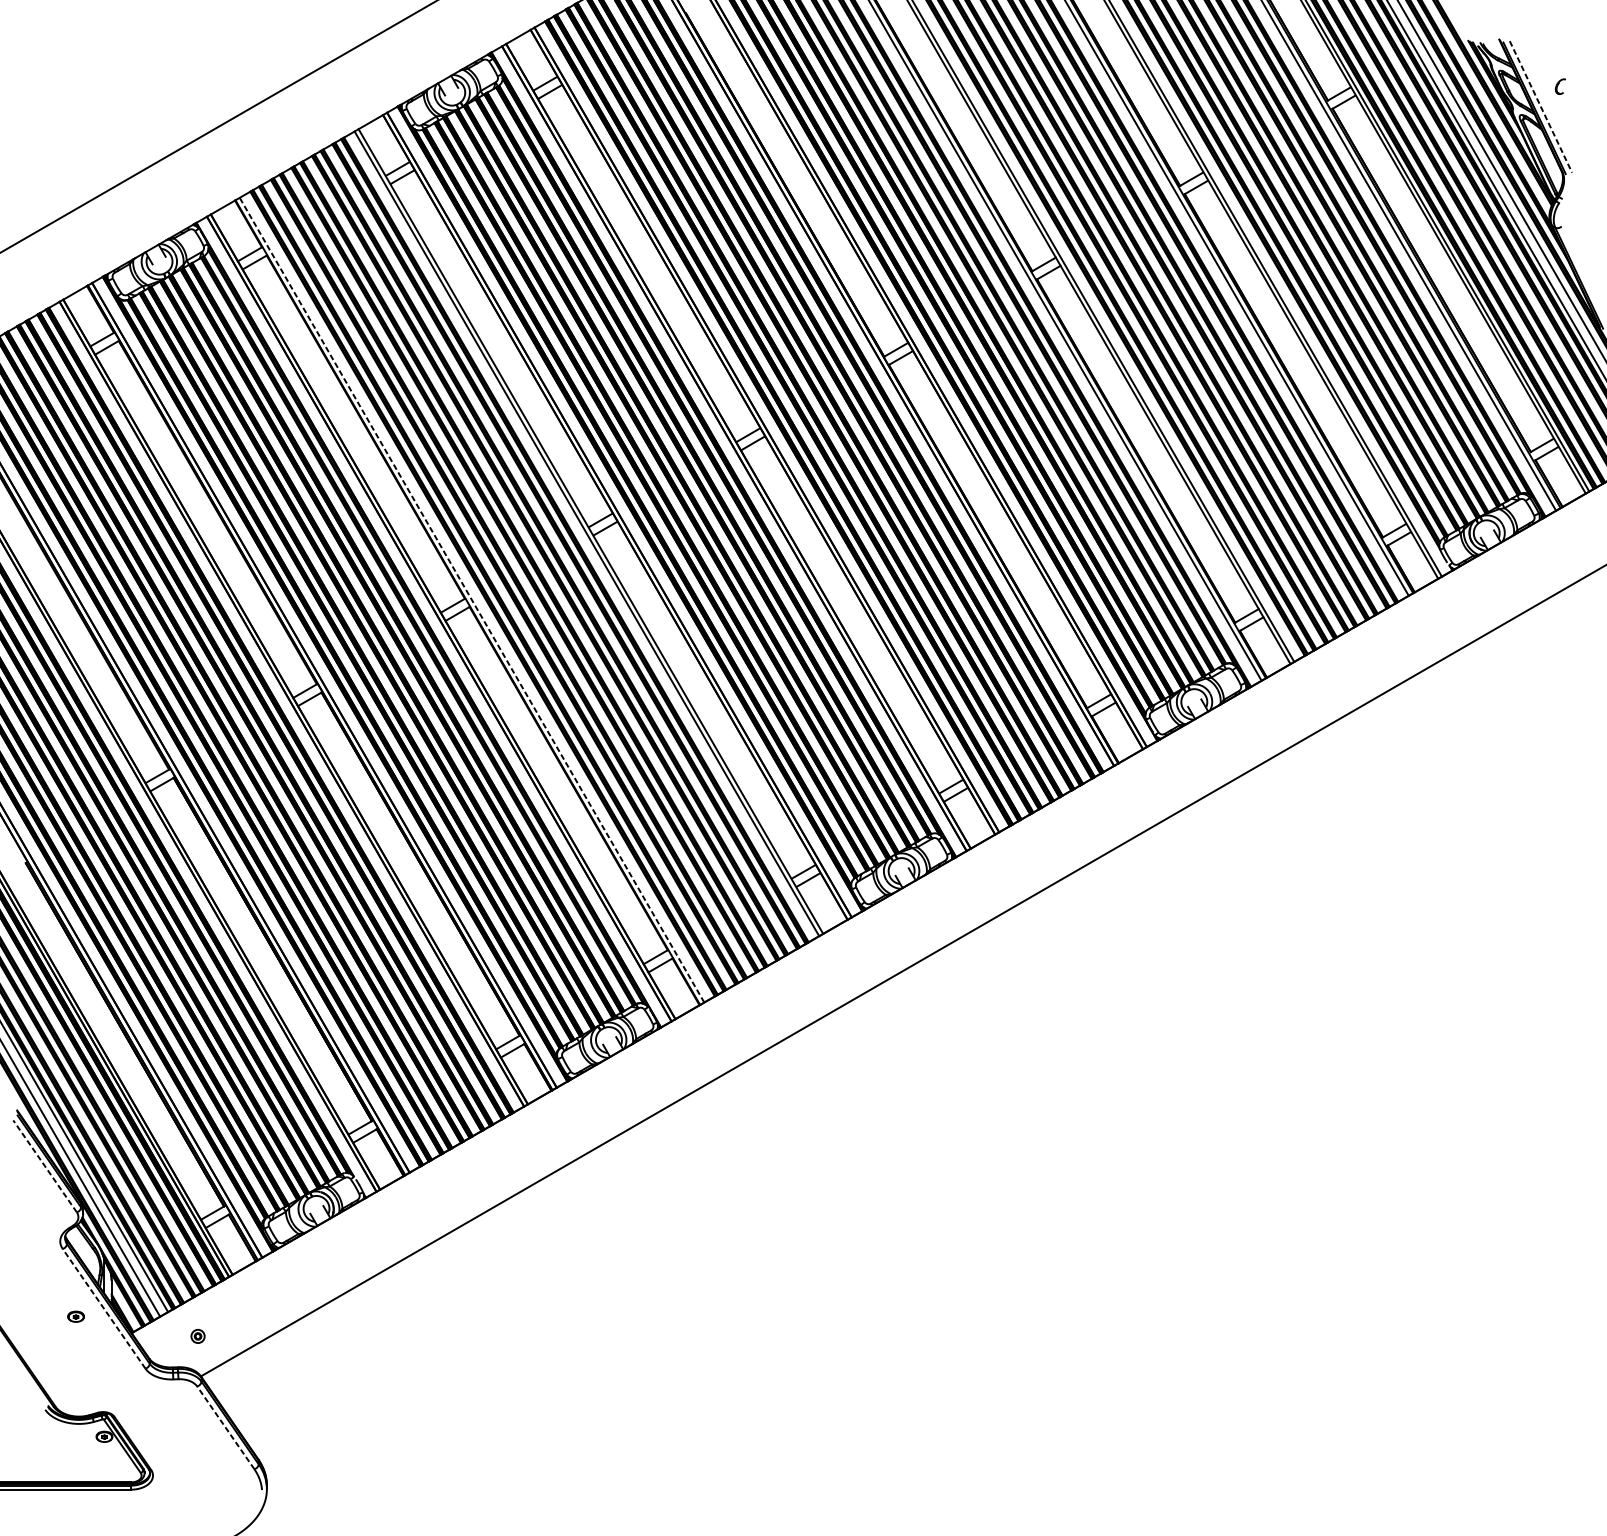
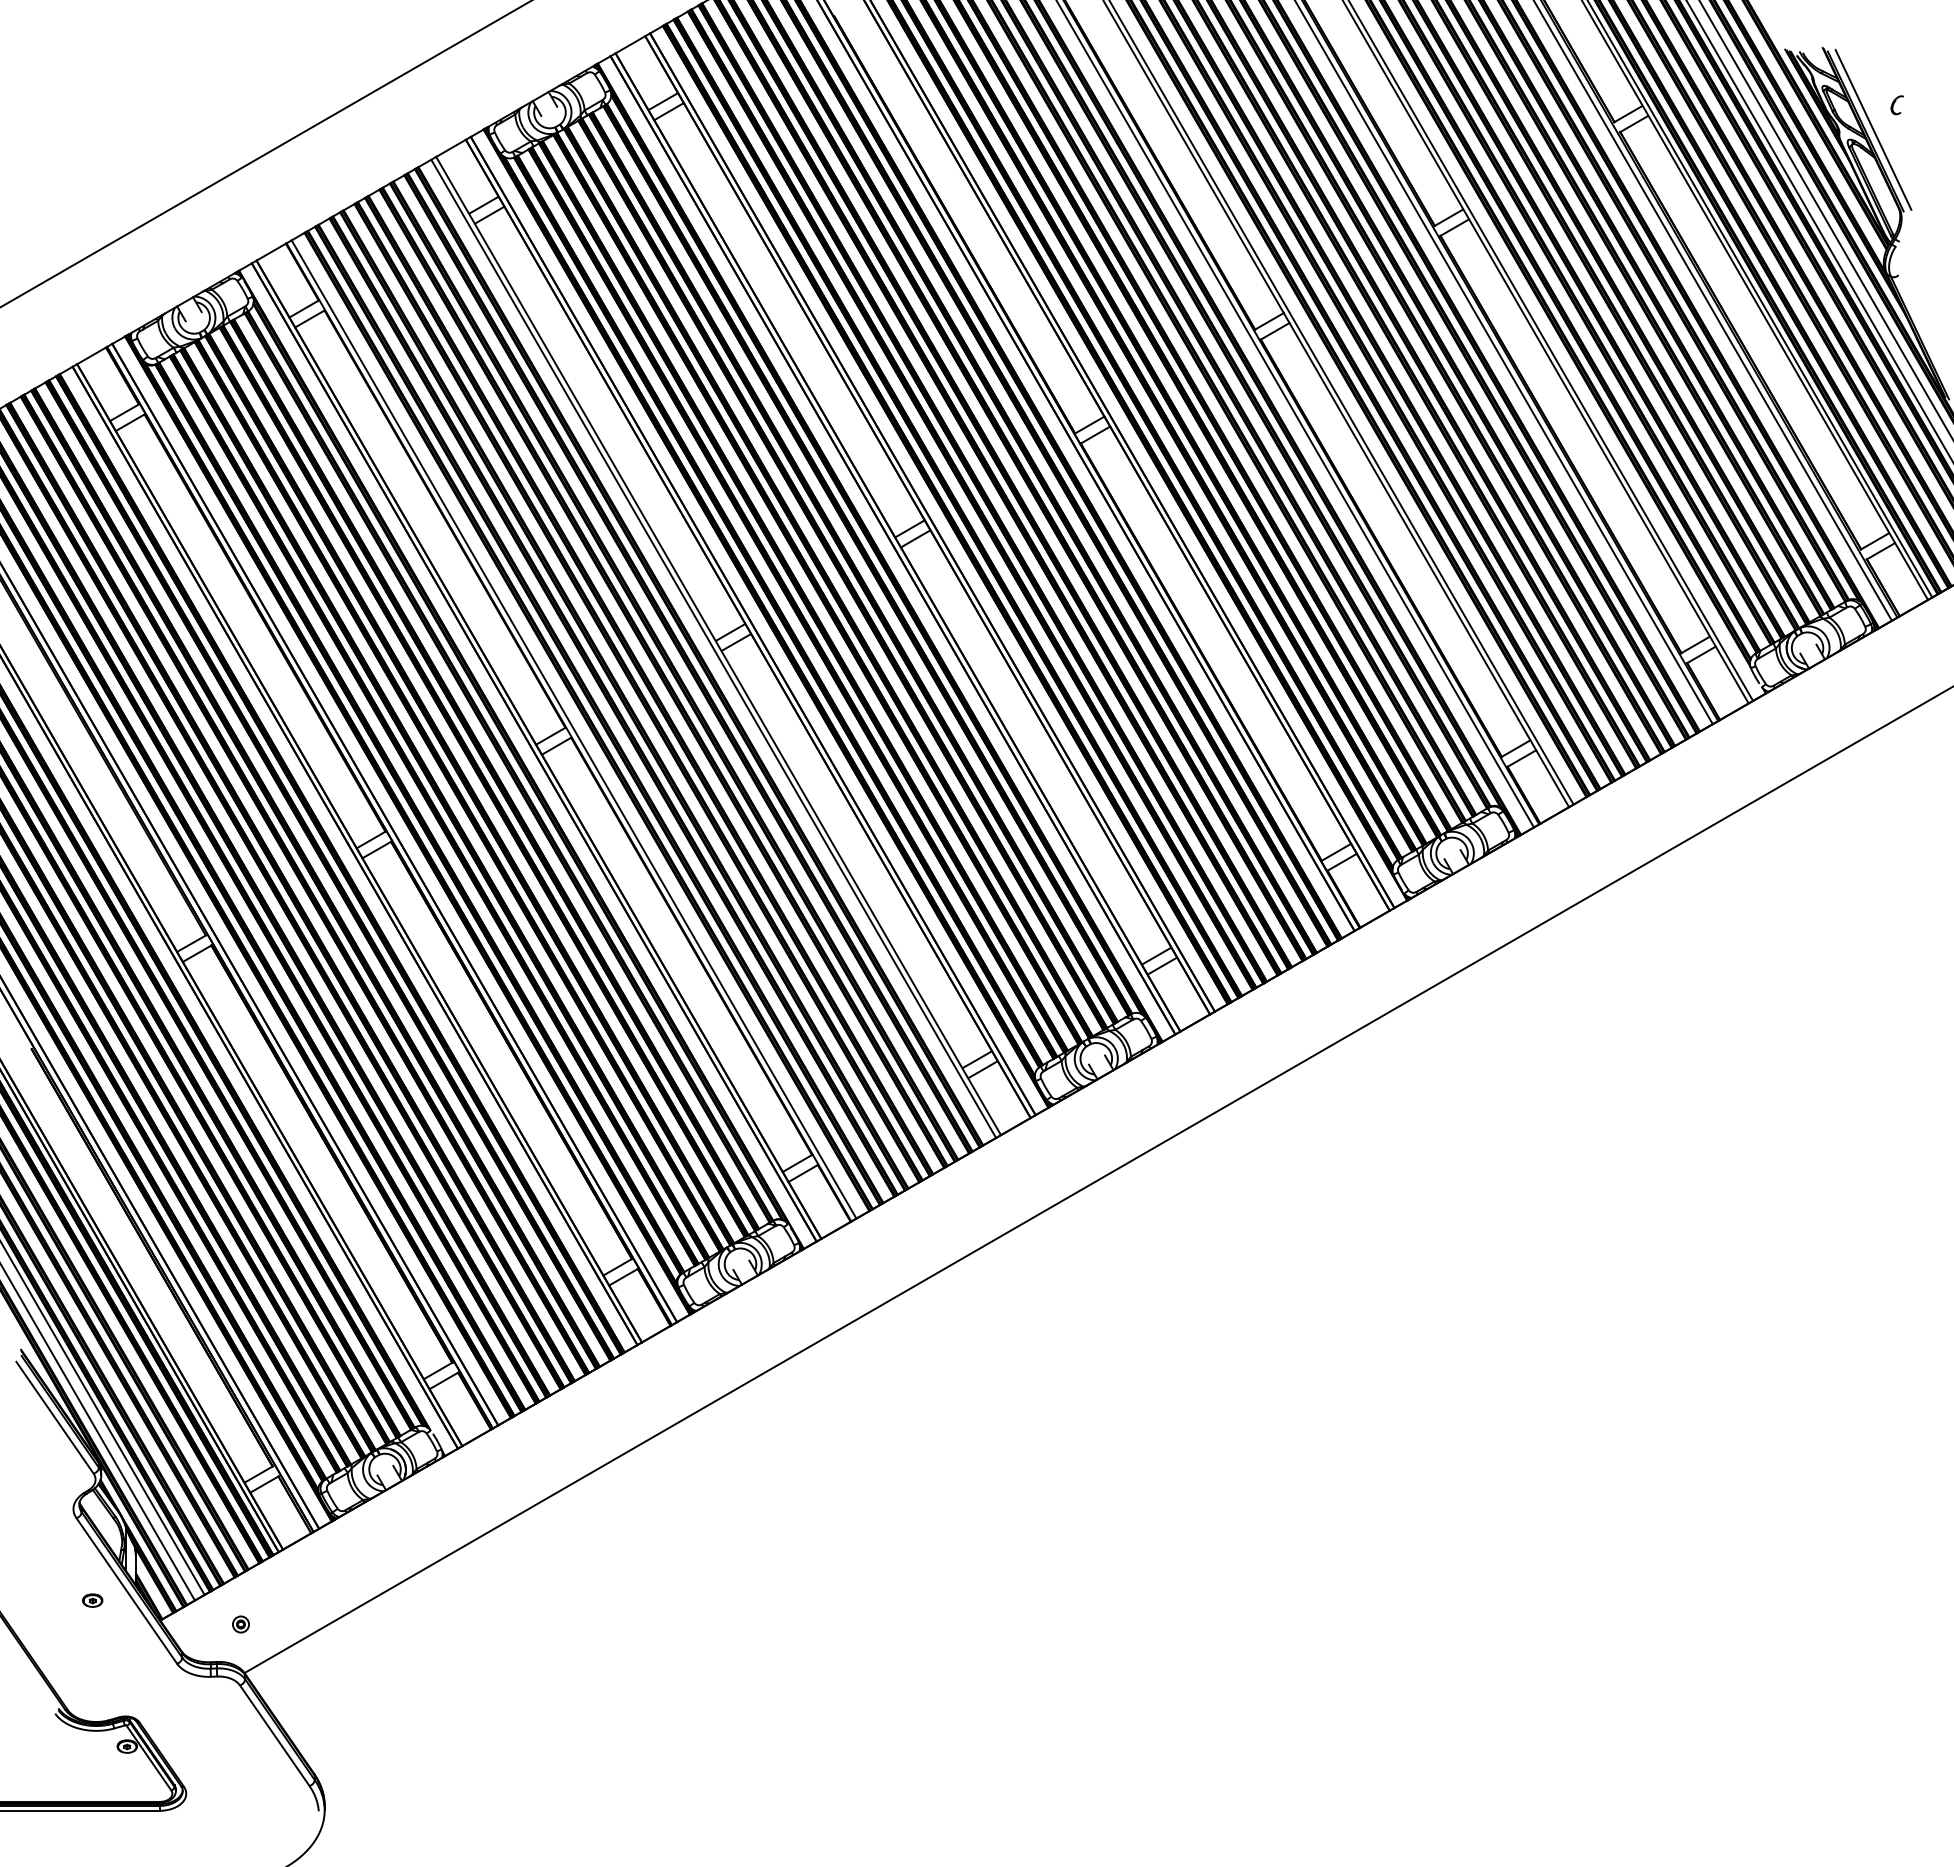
line: (1540, 107) -> (1873, 130), dashed -> solid
line: (472, 600) -> (574, 729), dashed -> solid
line: (45, 1166) -> (55, 1417), dashed -> solid
line: (103, 1308) -> (126, 1590), dashed -> solid
line: (225, 1427) -> (274, 1735), dashed -> solid

